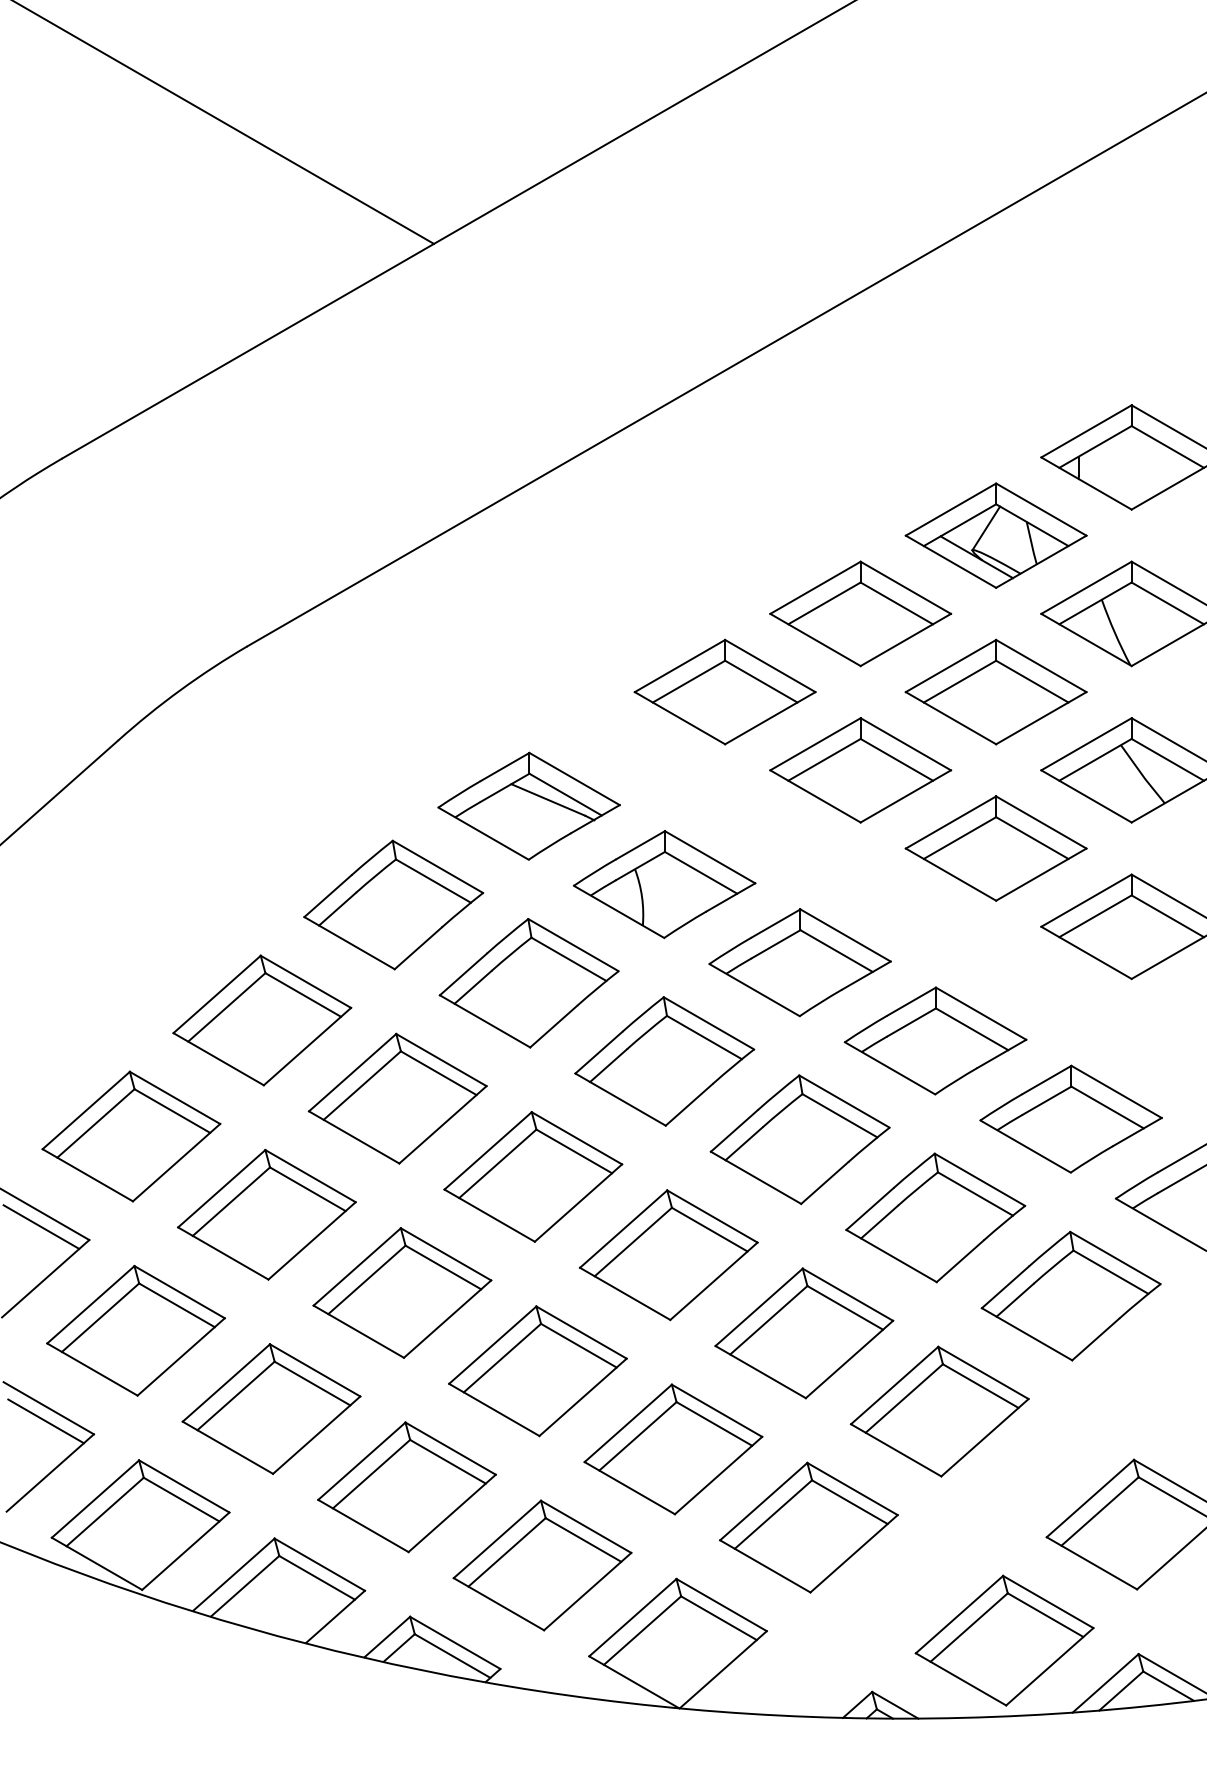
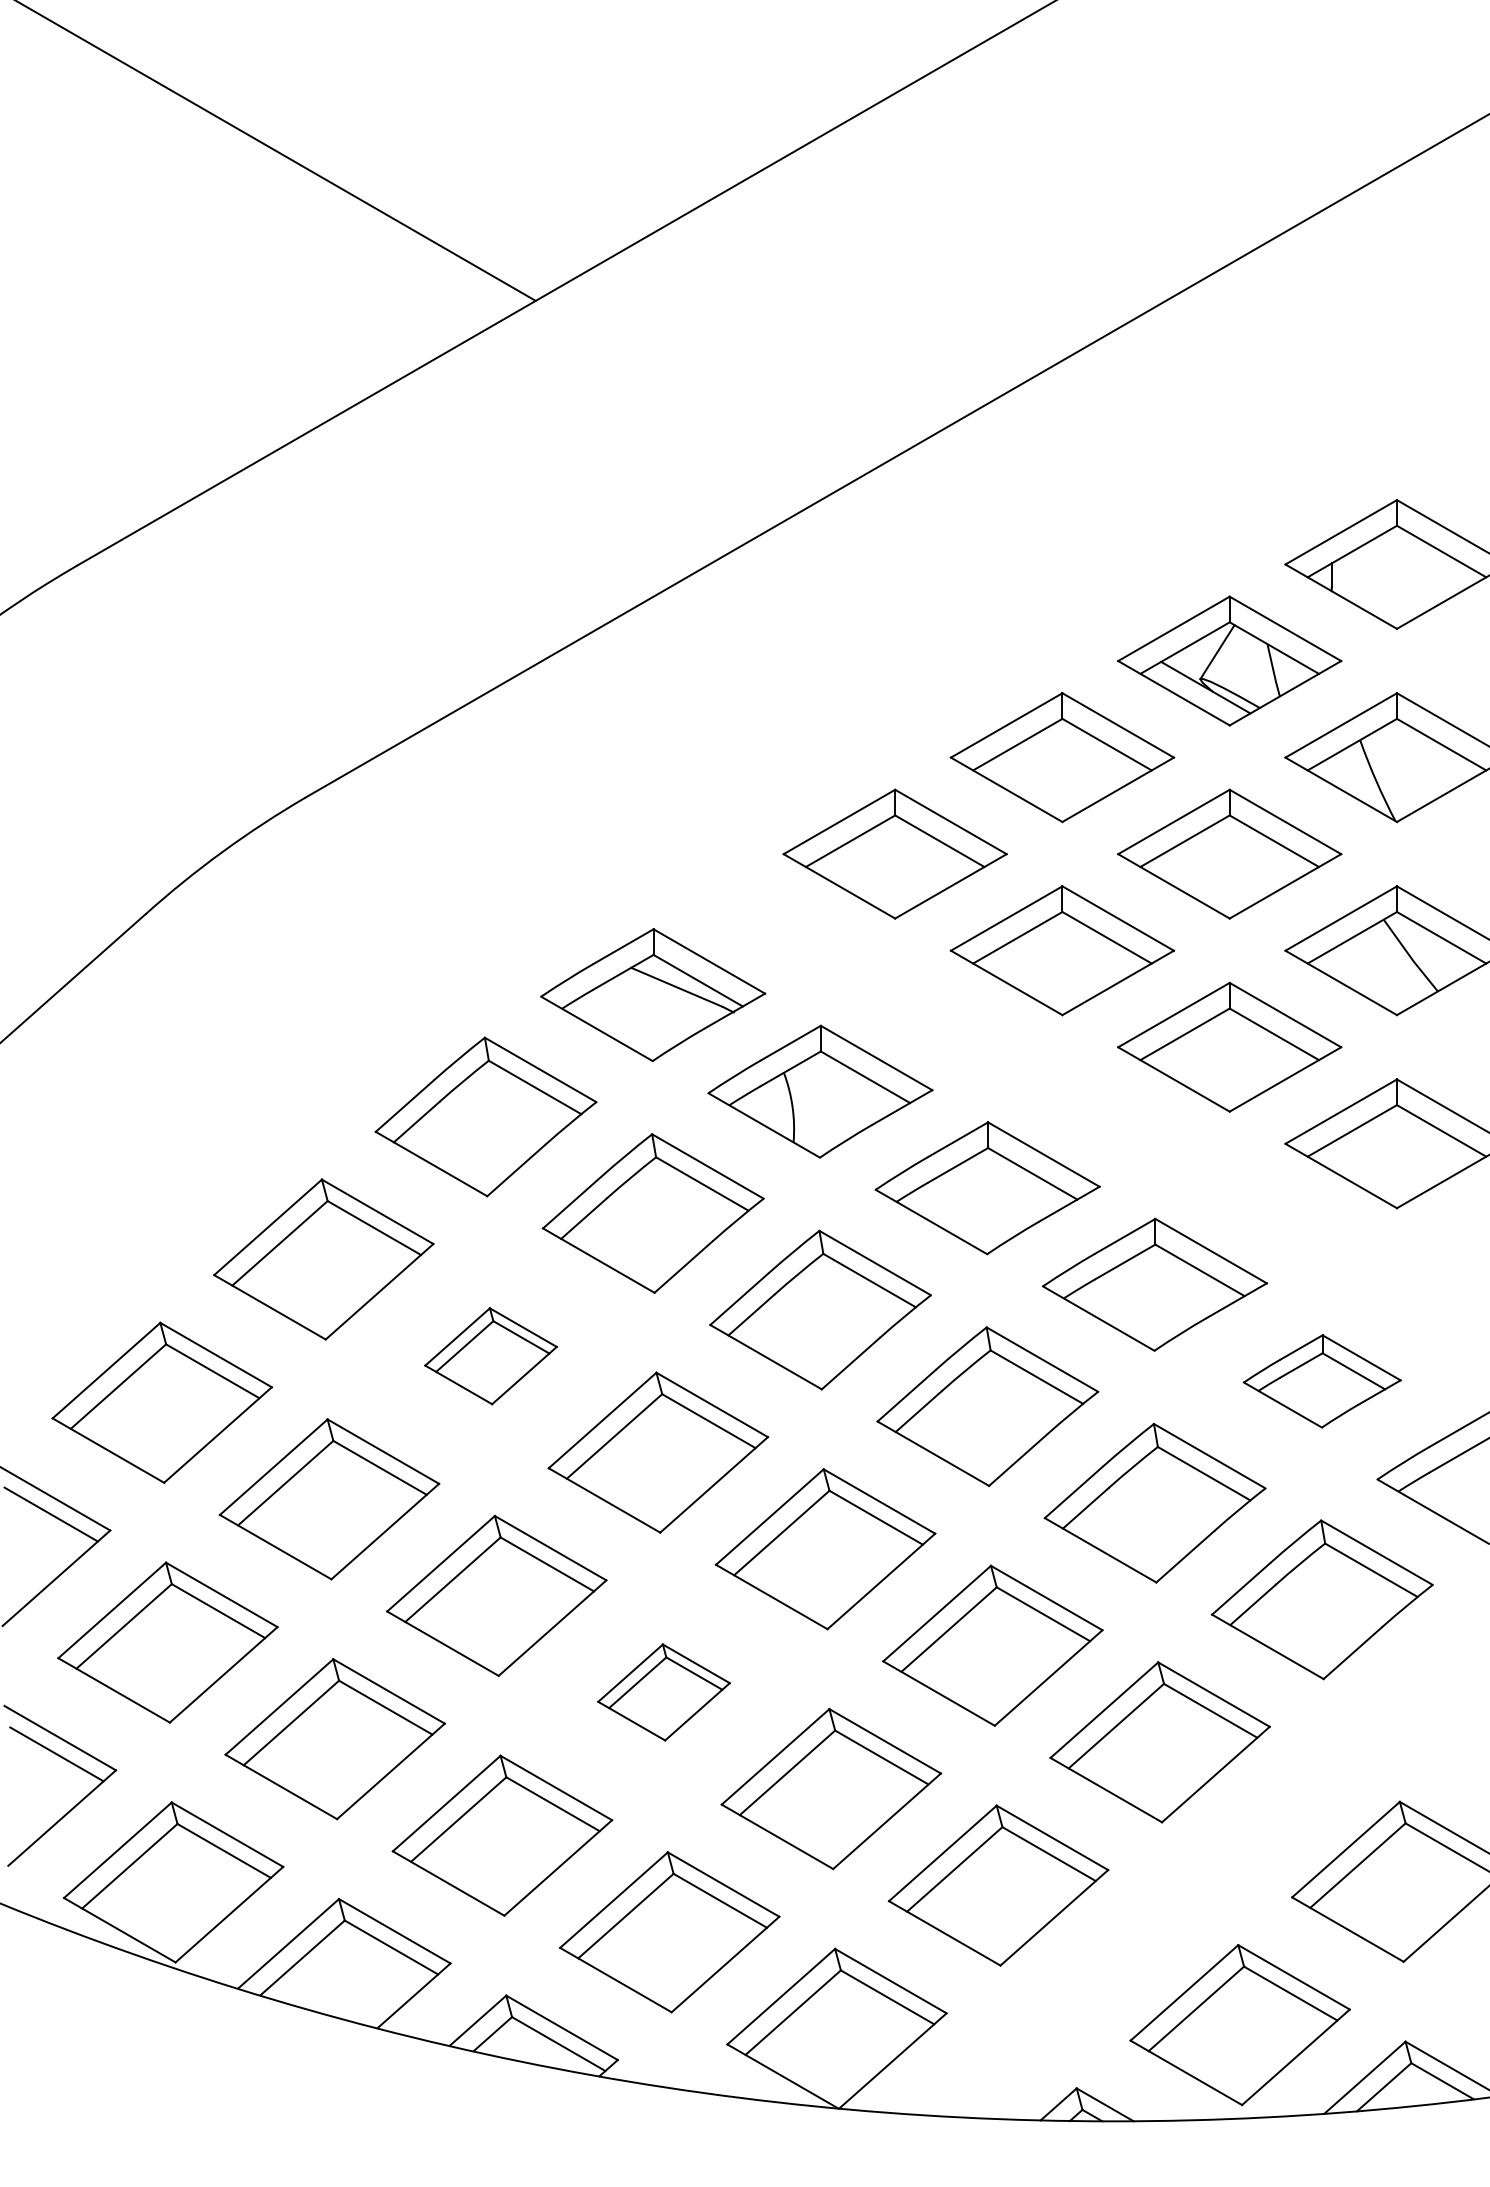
part: (397, 1099) -> (490, 1356), size x0.6
part: (1071, 1119) -> (1322, 1381), size x0.7
part: (537, 1371) -> (663, 1692), size x0.6

